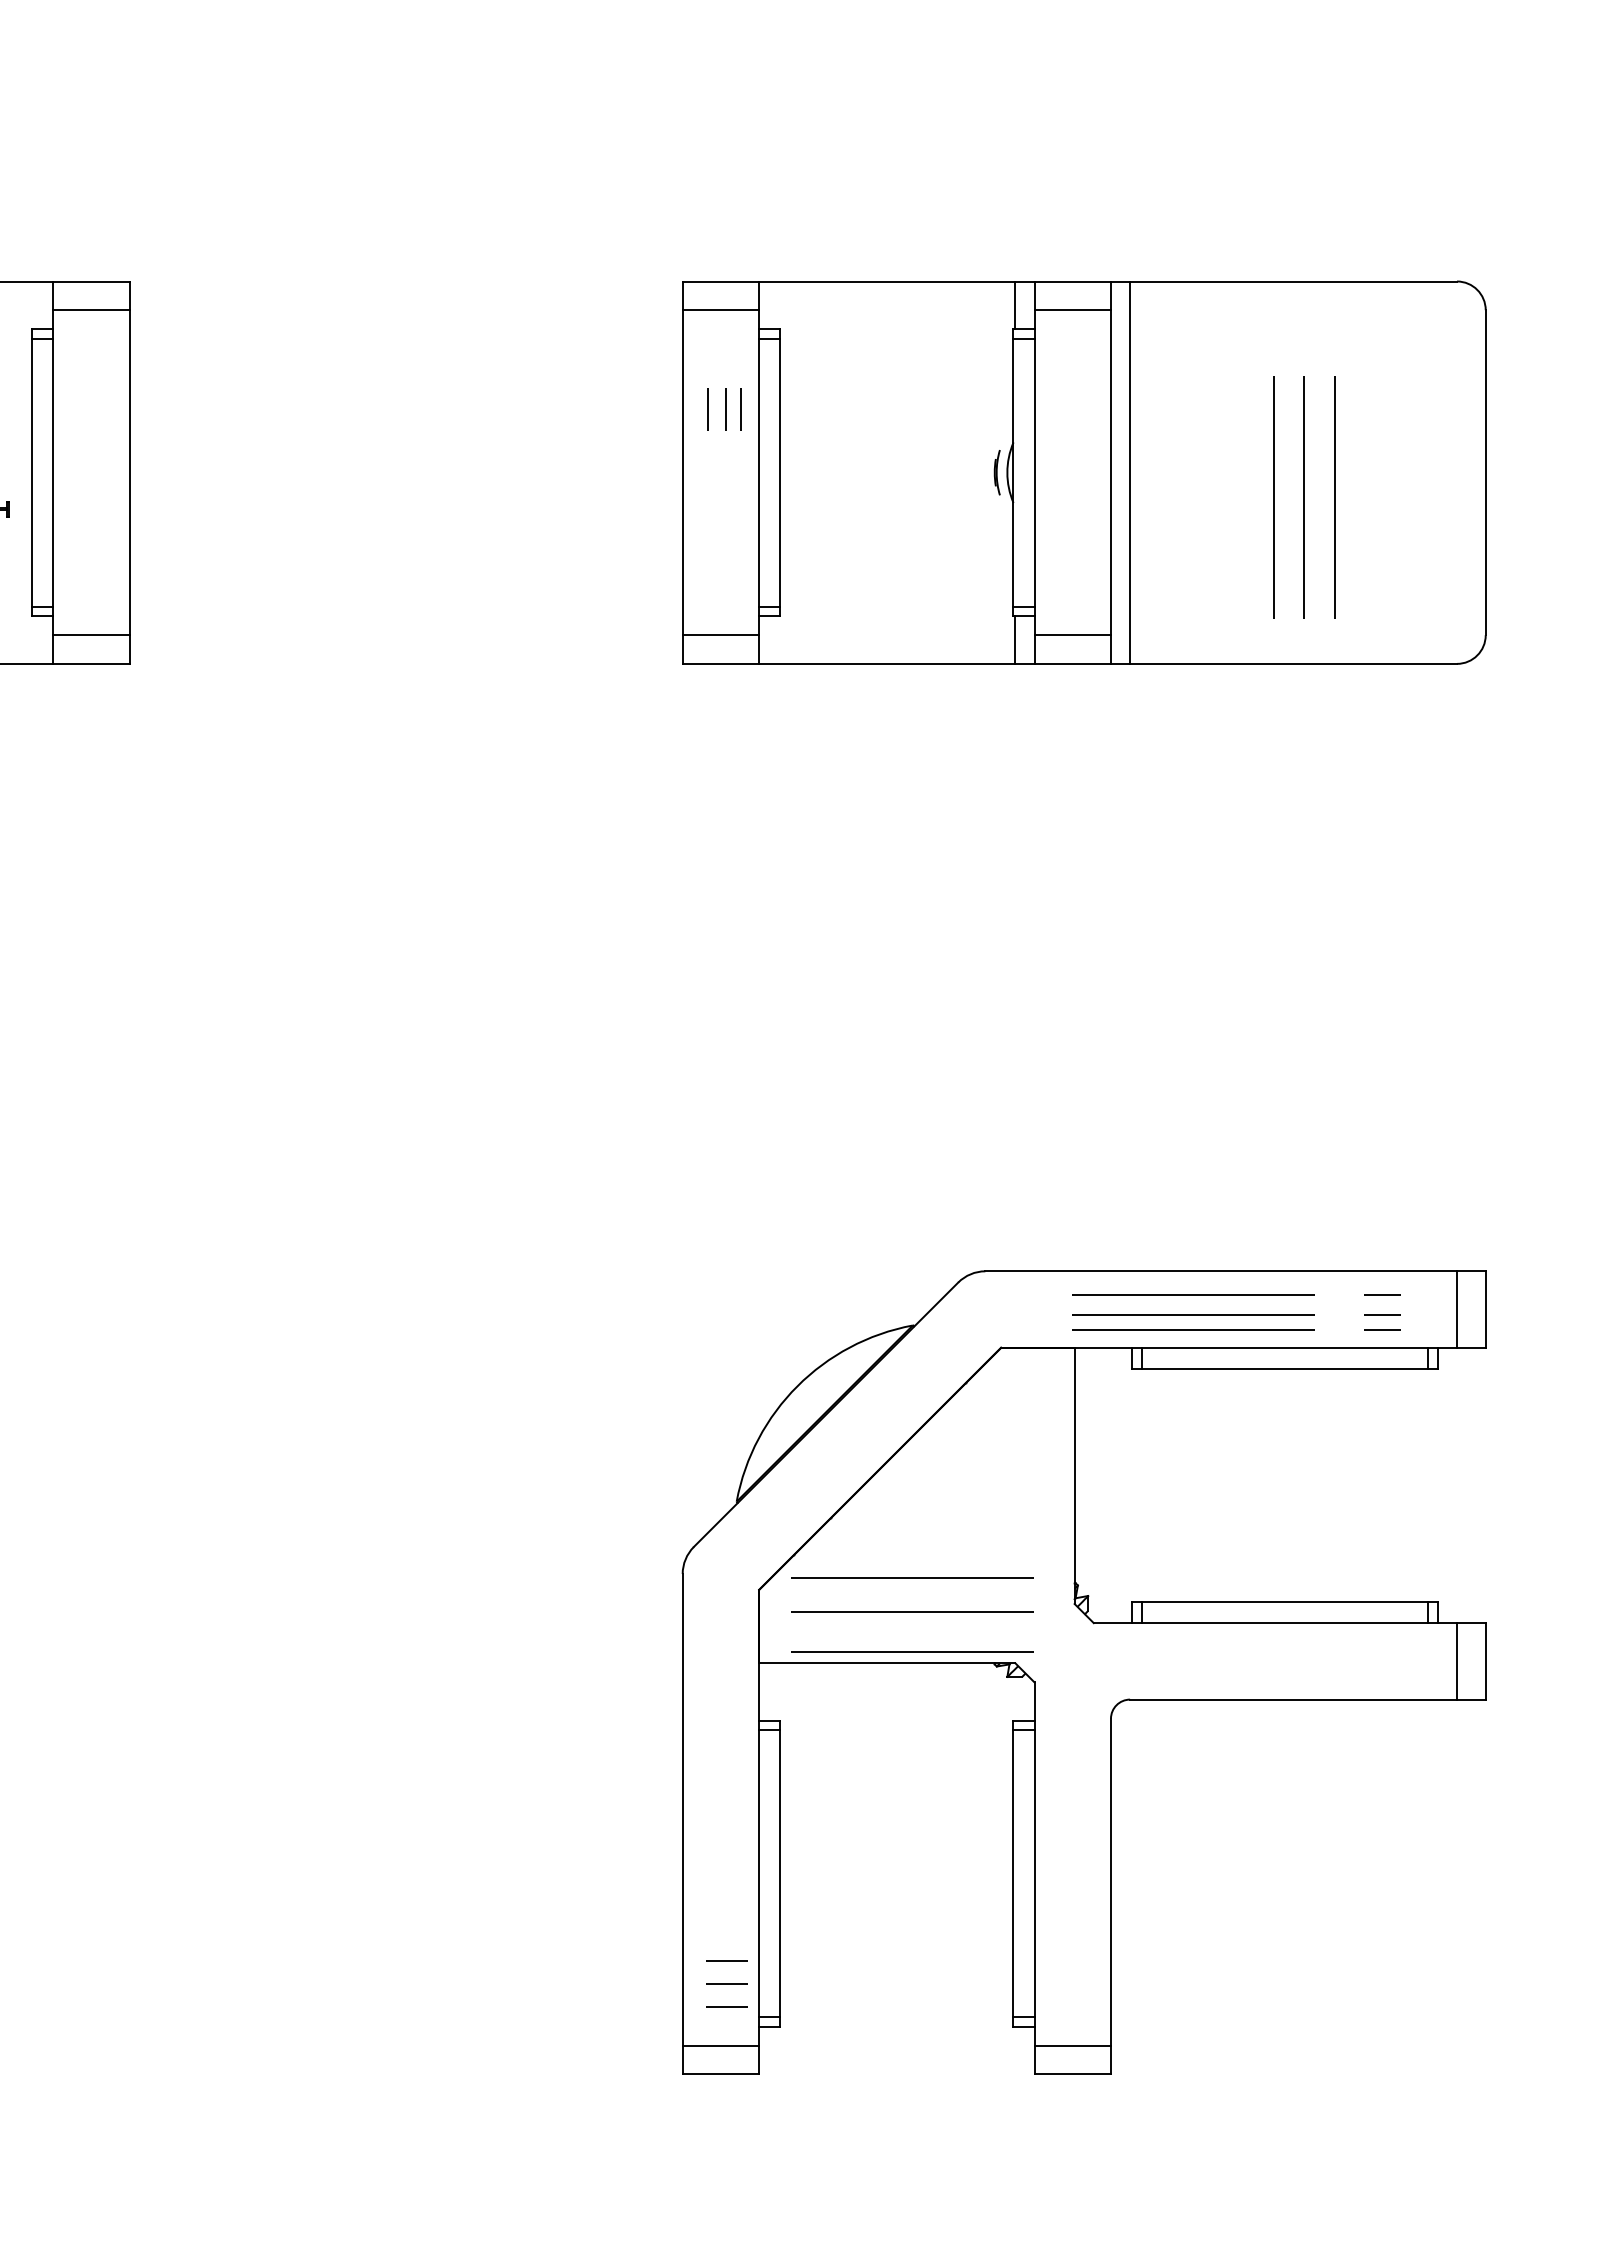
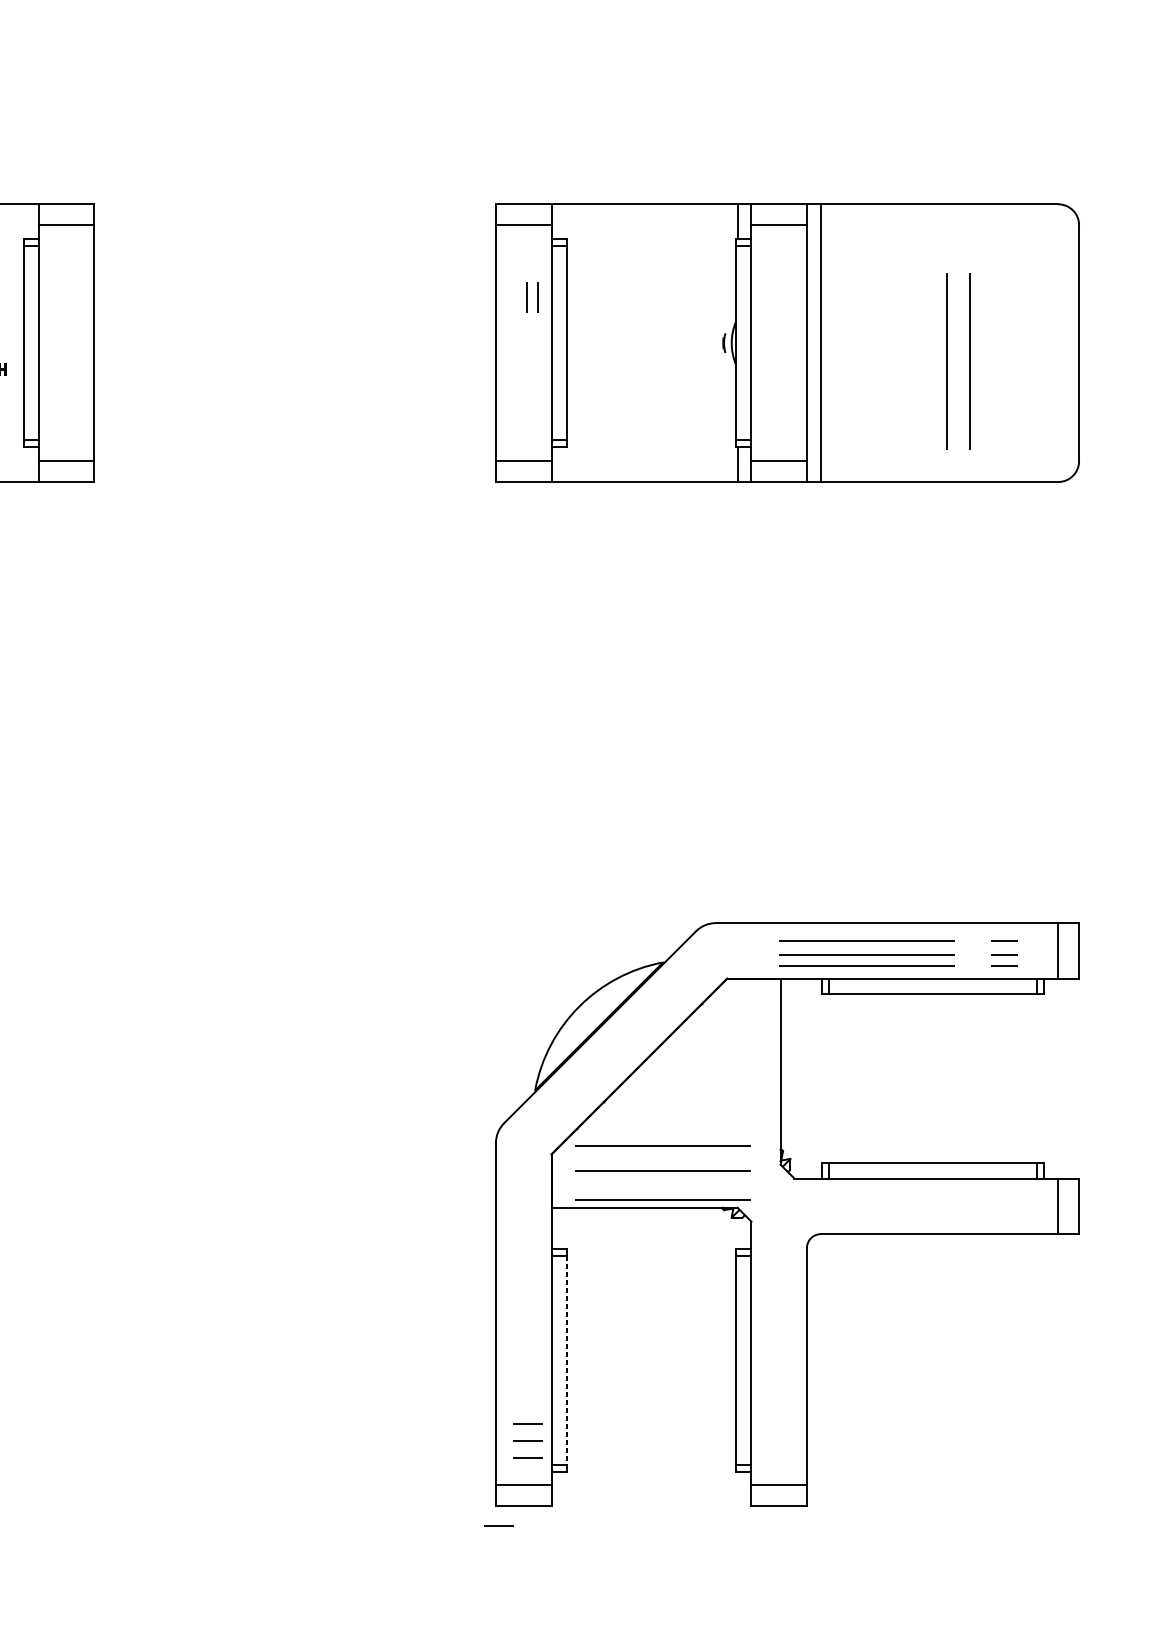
line: (708, 409) -> (514, 297), removed
part: (996, 472) -> (723, 343), size x0.6
line: (1273, 483) -> (924, 351), removed
line: (780, 1874) -> (566, 1361), solid -> dashed
line: (686, 2100) -> (498, 1525), added

